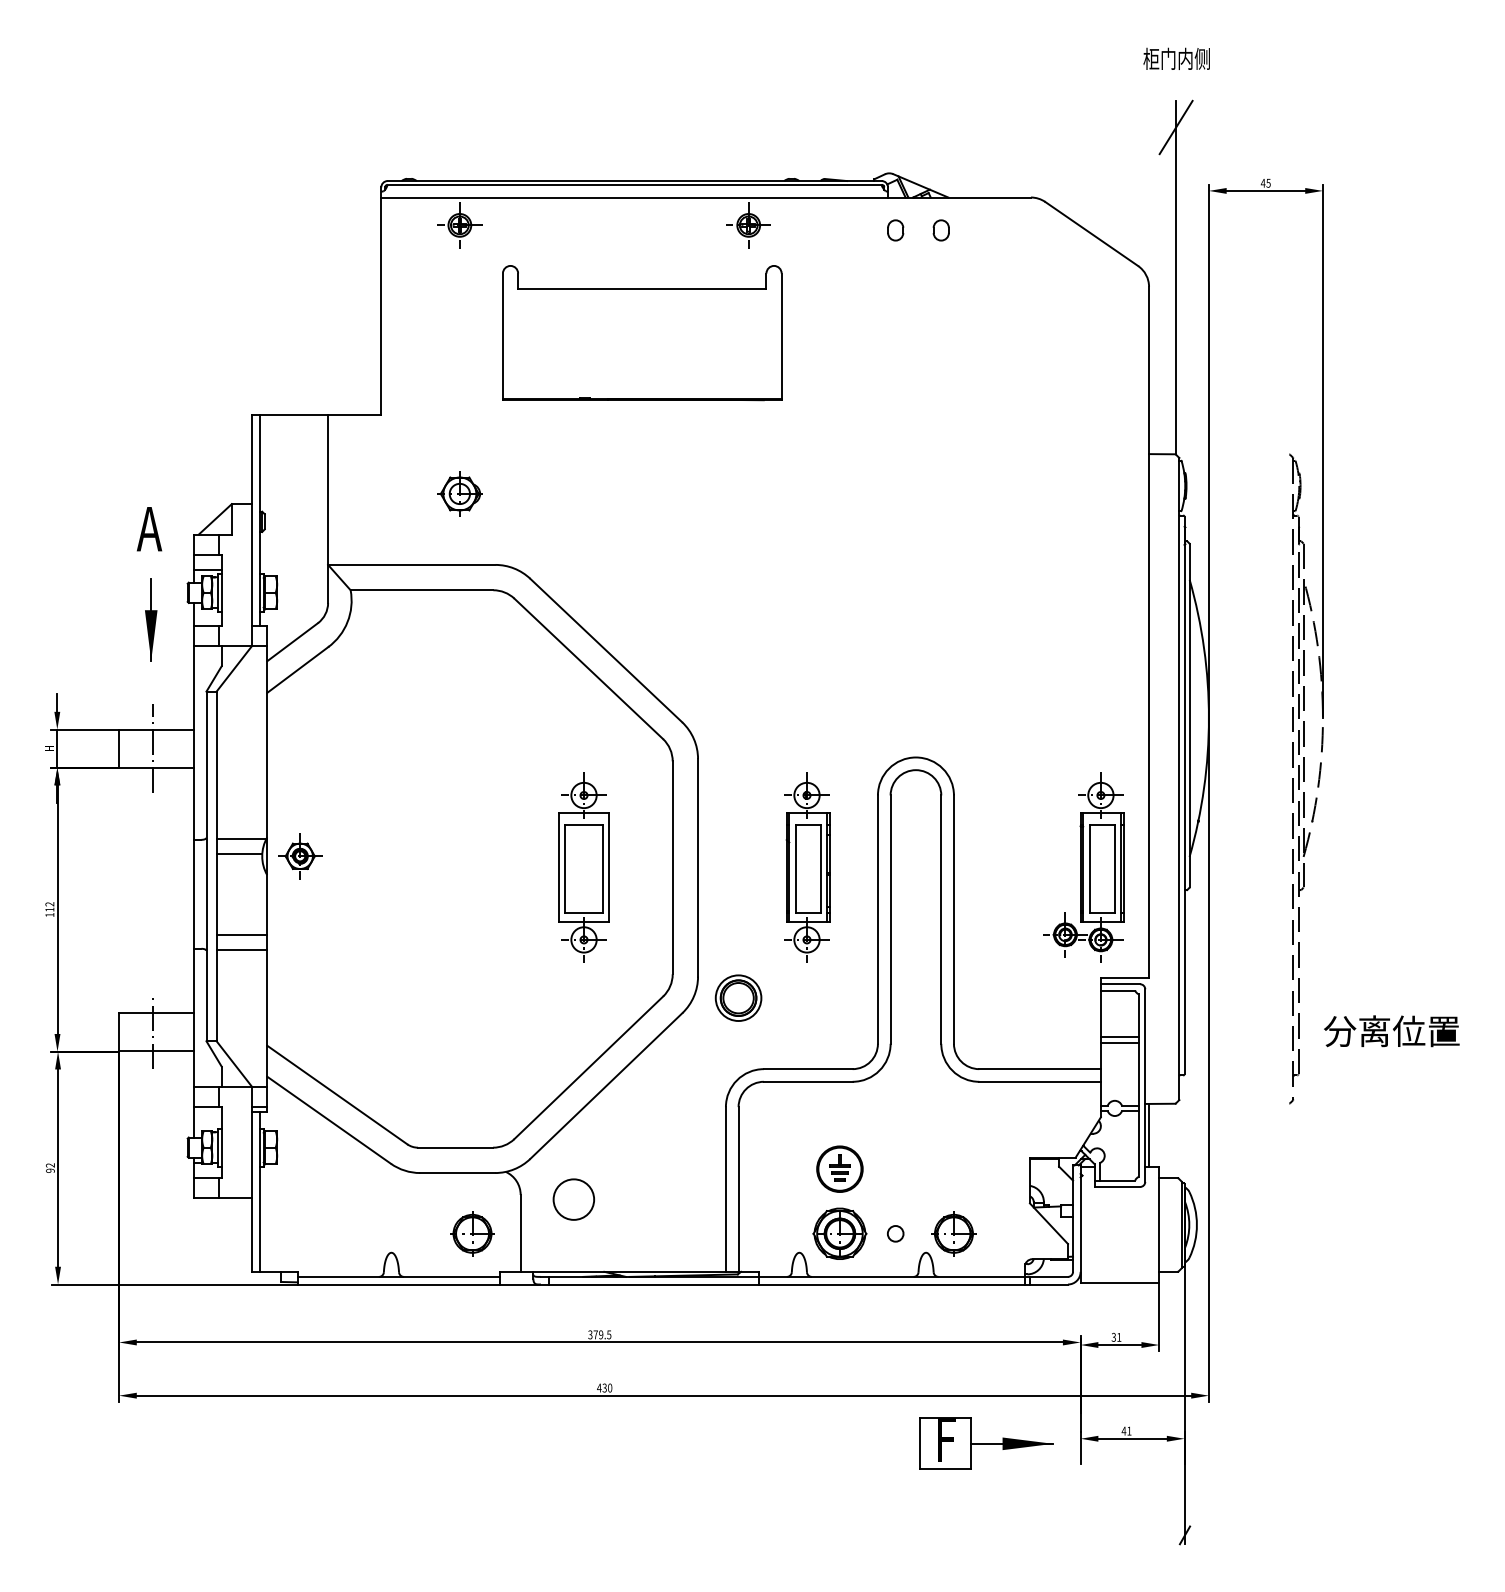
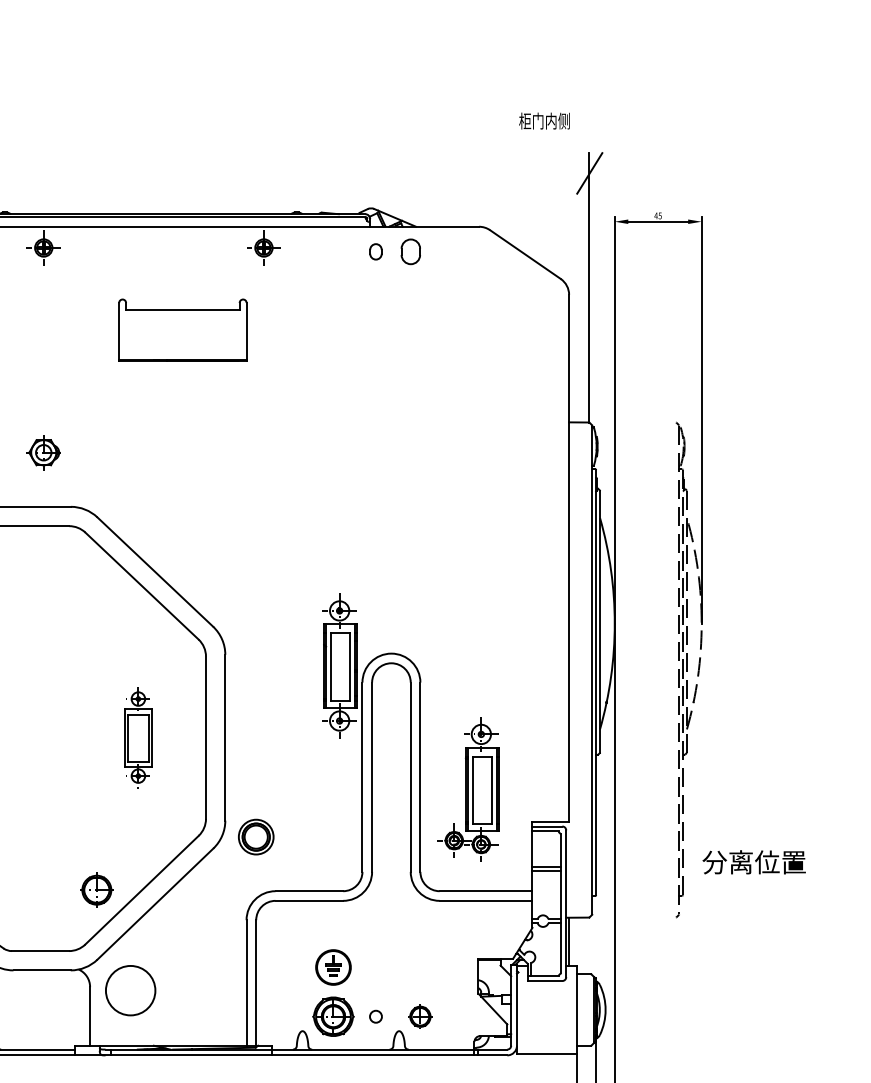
text: (1176, 58) -> (544, 120), moved
part: (940, 230) -> (410, 251), size x1.6
part: (642, 333) -> (182, 330), size x0.6
part: (583, 867) -> (138, 737), size x0.7
part: (807, 867) -> (340, 665), moved
part: (1083, 867) -> (468, 789), moved
circle: (573, 1199) -> (130, 990), size x1.6
part: (472, 1233) -> (96, 889), moved
part: (953, 1233) -> (420, 1016), size x0.7

